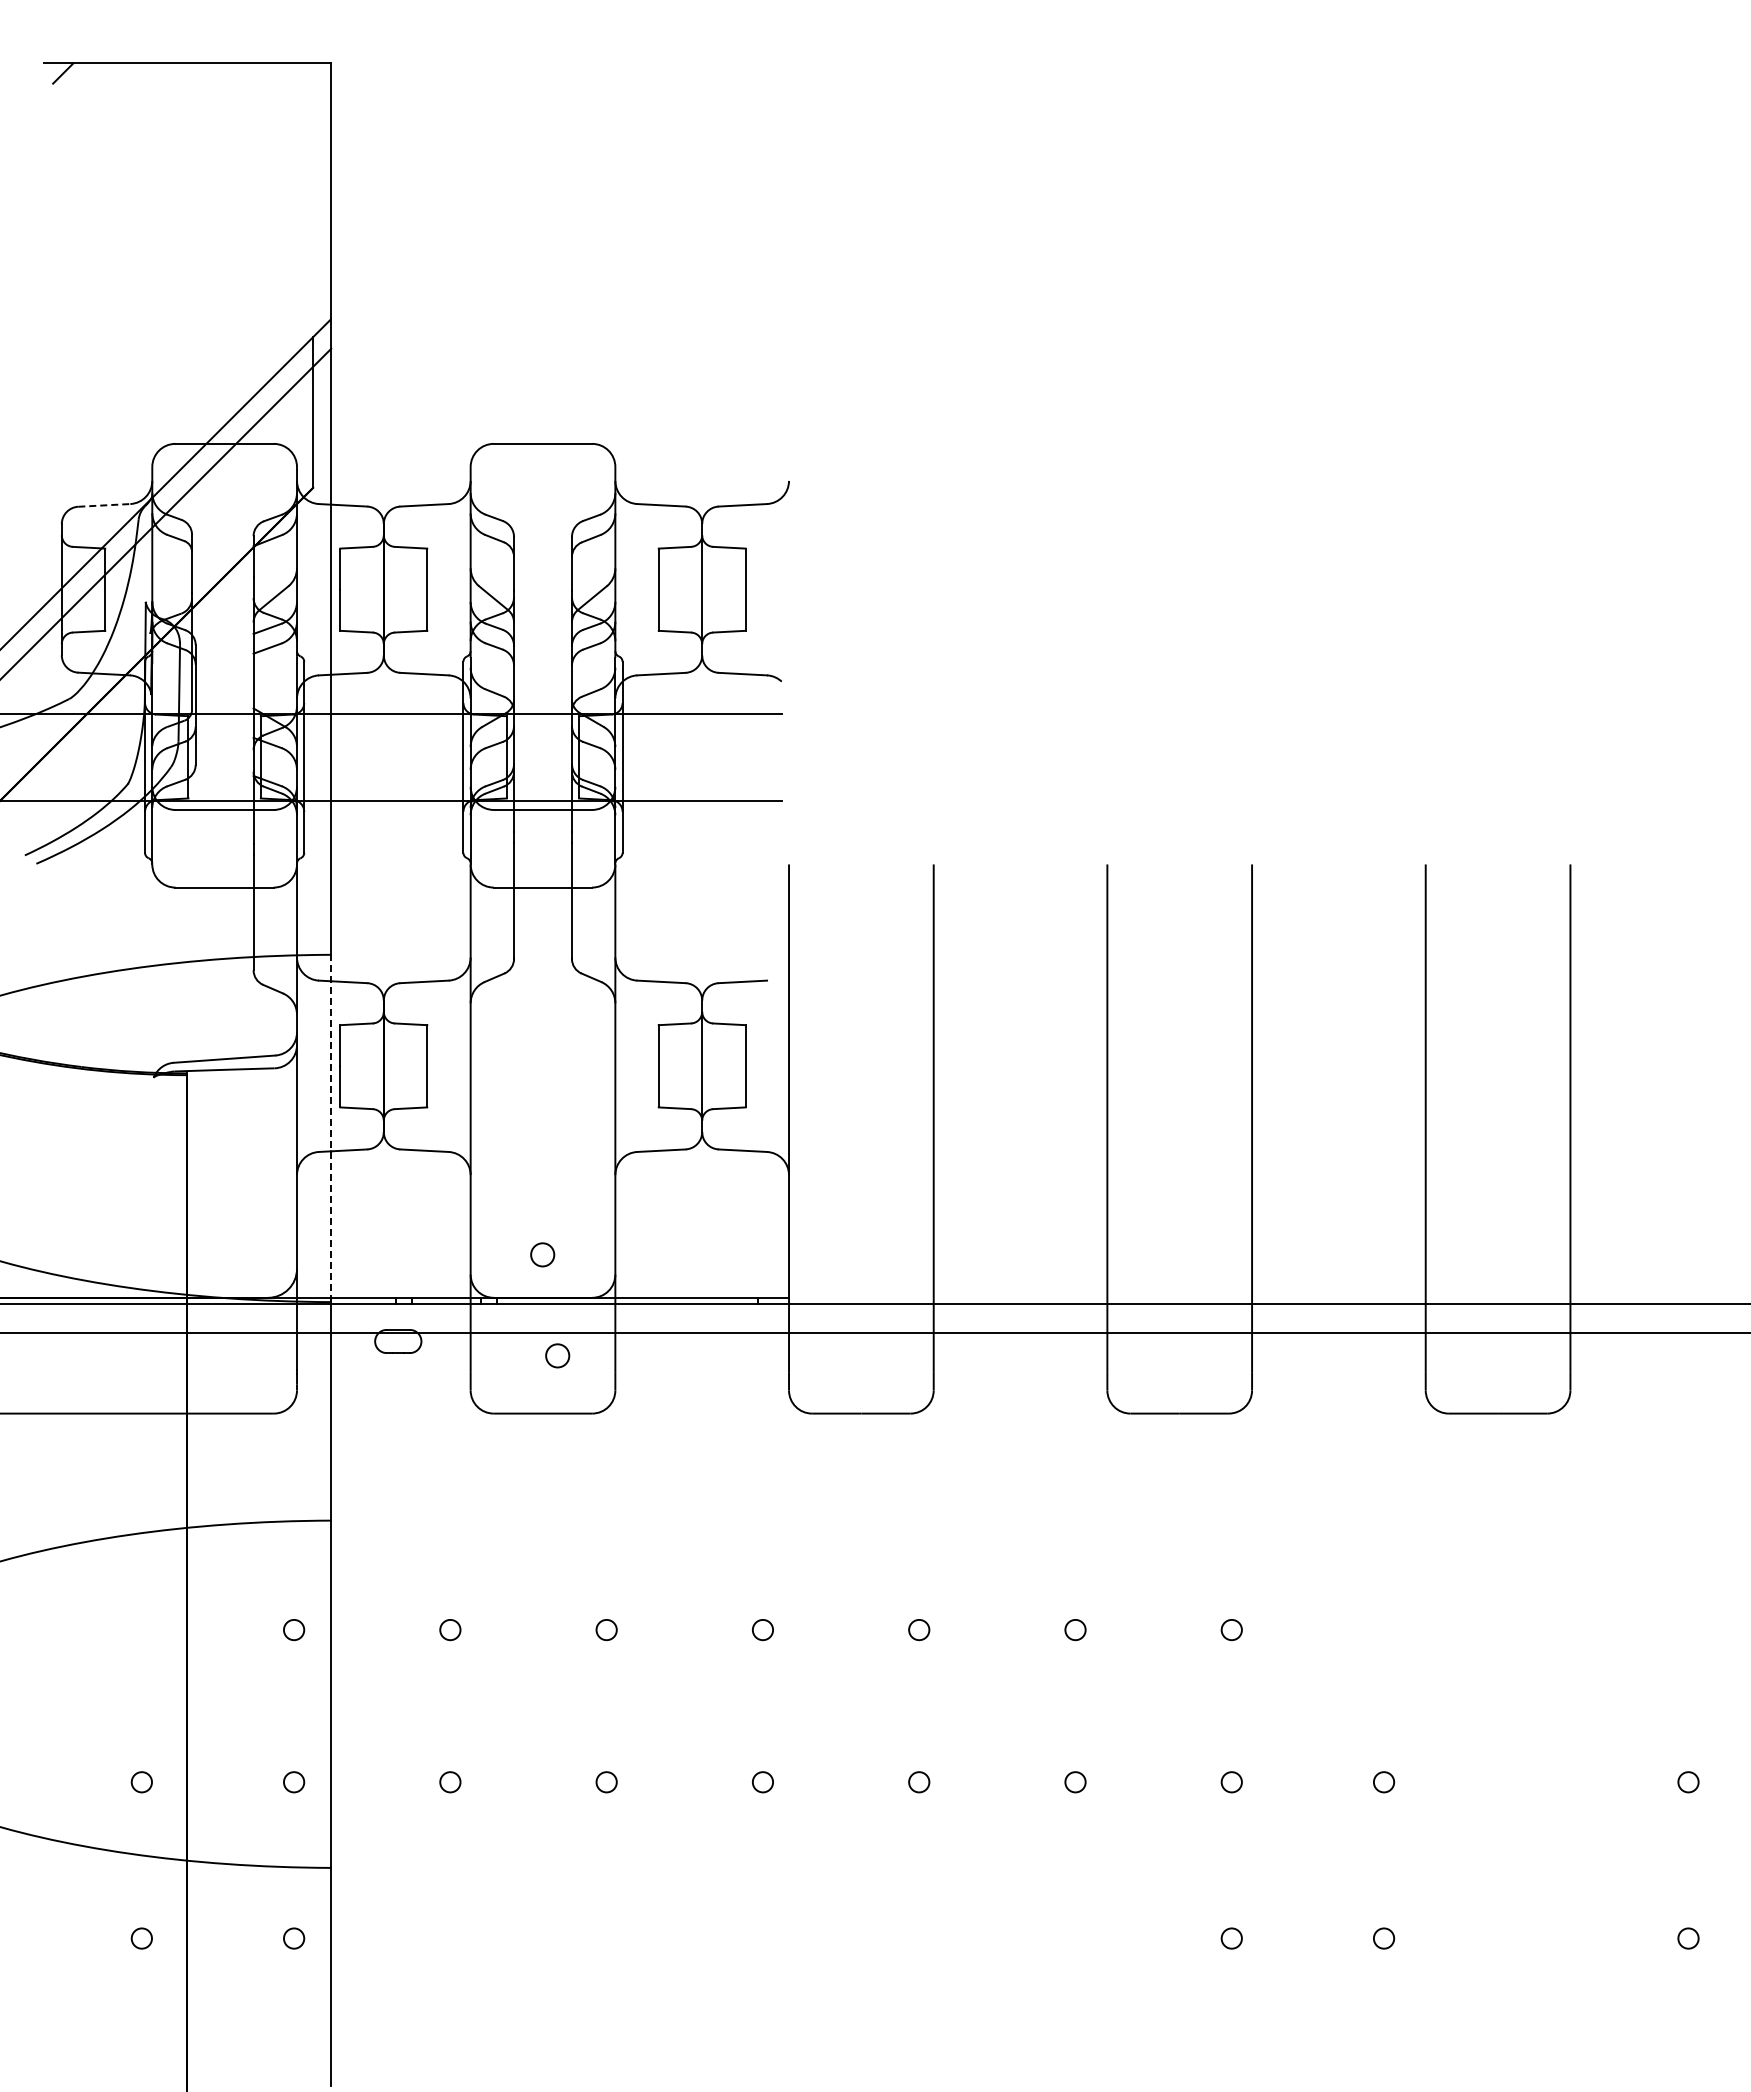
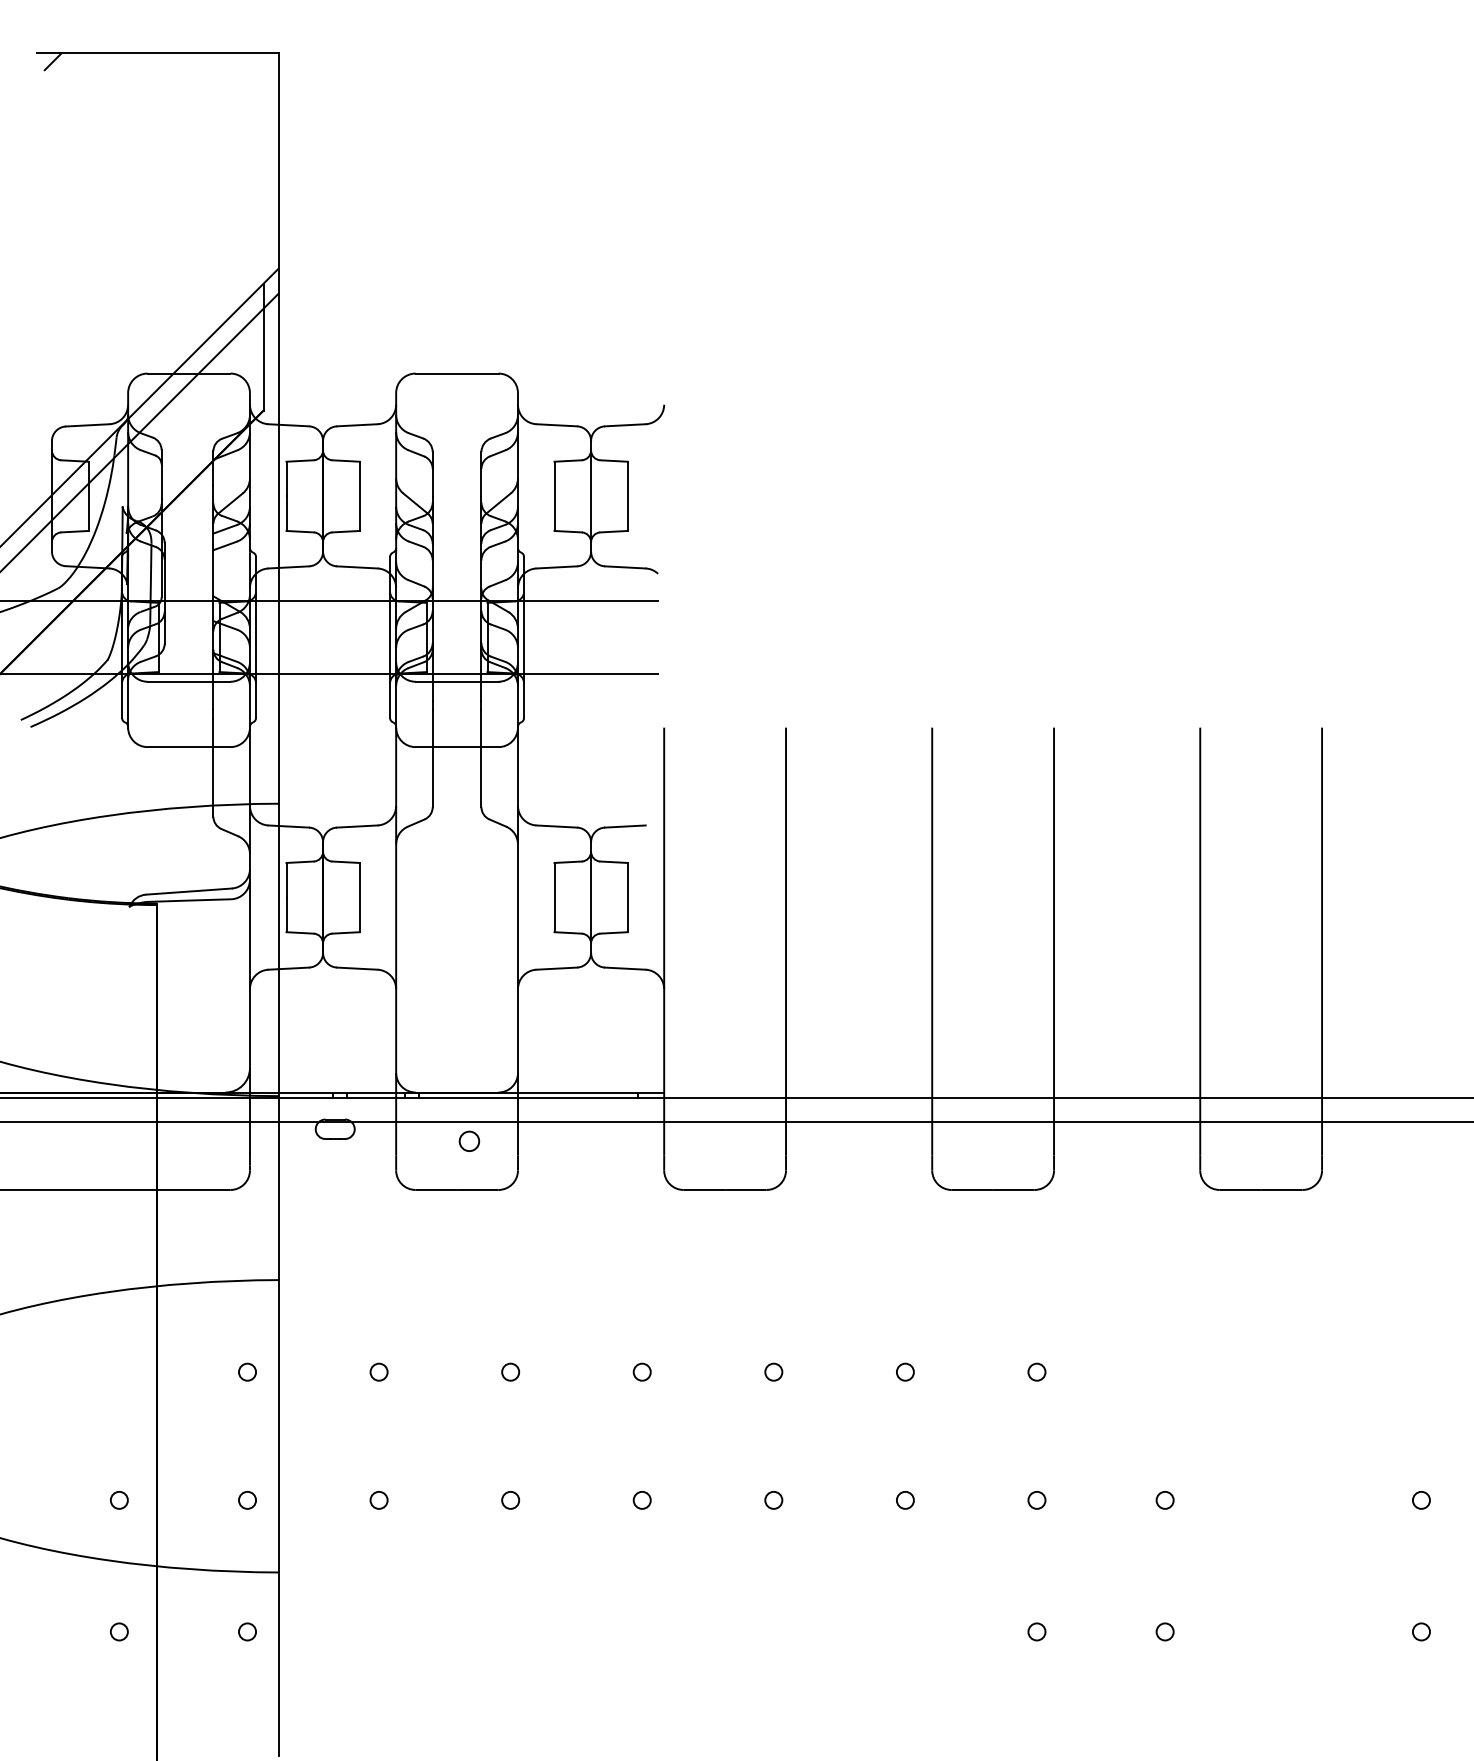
line: (104, 505) -> (87, 425), dashed -> solid
line: (331, 1128) -> (279, 949), dashed -> solid
circle: (542, 1254) -> (456, 1056), removed

